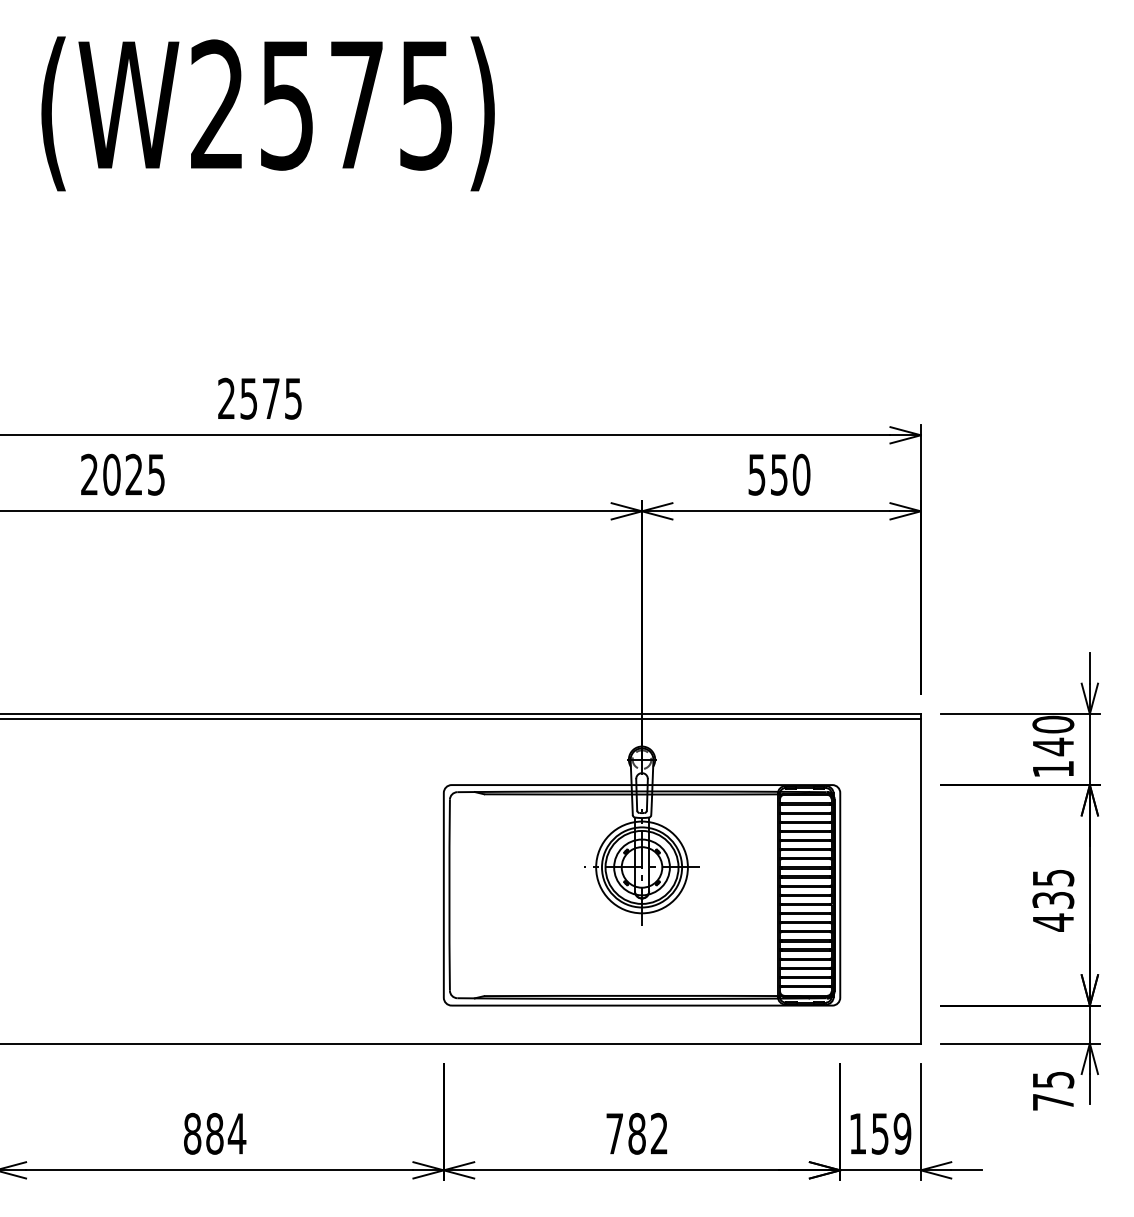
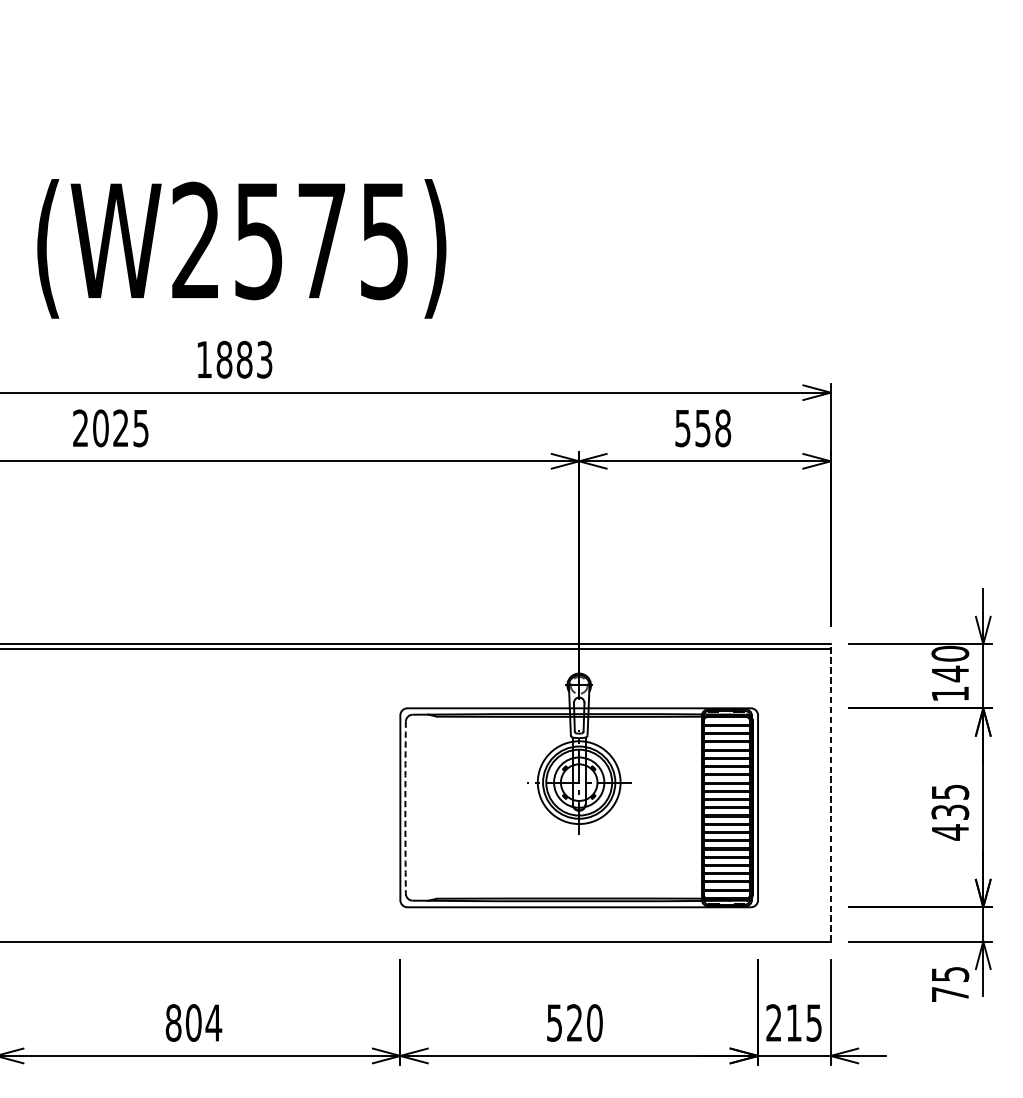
text: (267, 113) -> (241, 248), moved
text: (259, 398) -> (234, 359), 2575 -> 1883
text: (801, 474) -> (723, 428), 550 -> 558
line: (920, 878) -> (830, 792), solid -> dashed
arc: (449, 895) -> (405, 807), solid -> dashed
text: (214, 1133) -> (193, 1022), 884 -> 804
text: (637, 1133) -> (575, 1022), 782 -> 520
text: (880, 1133) -> (794, 1022), 159 -> 215

